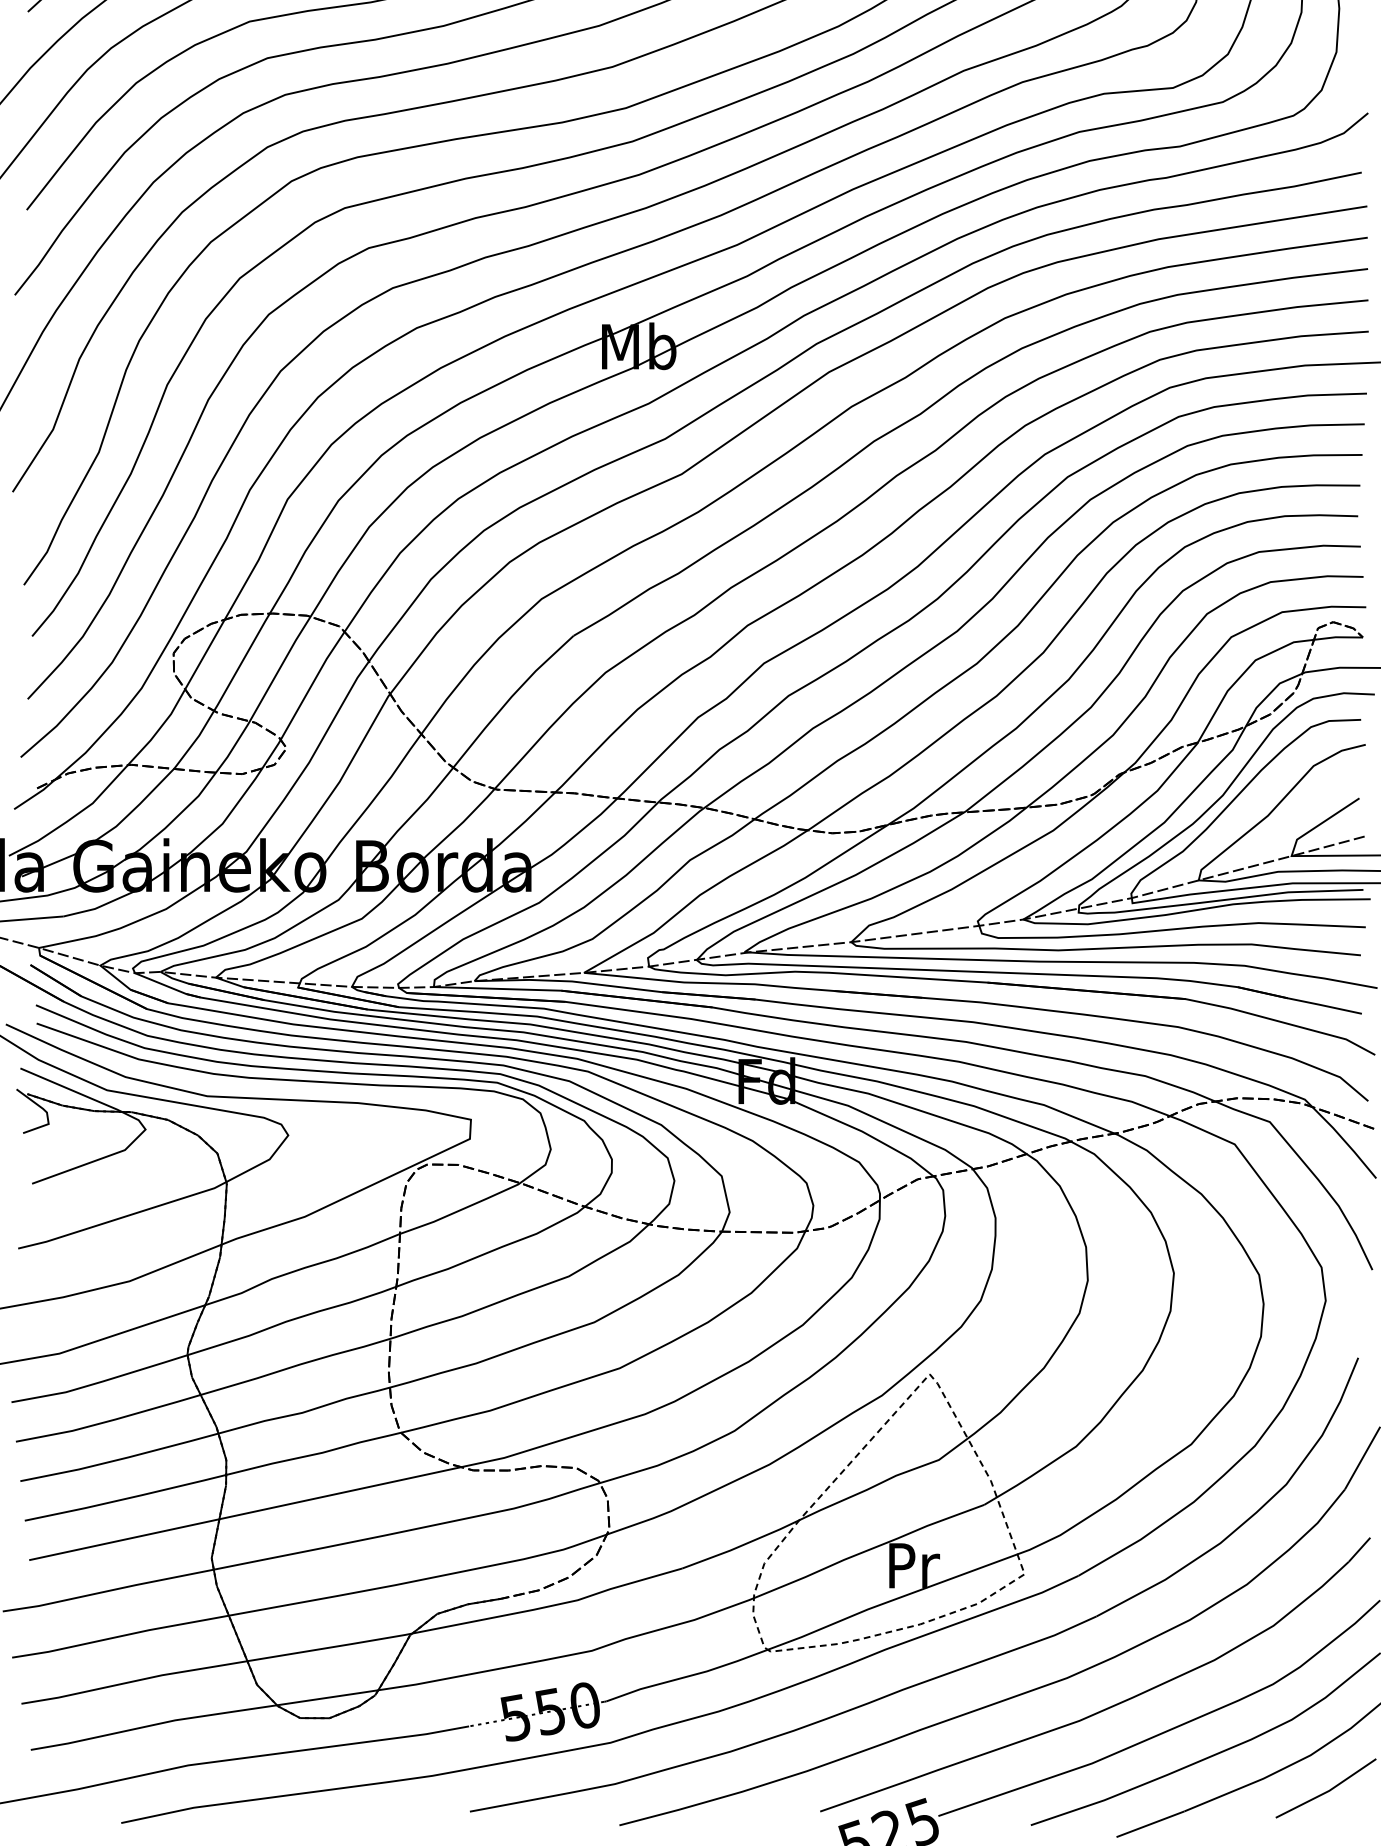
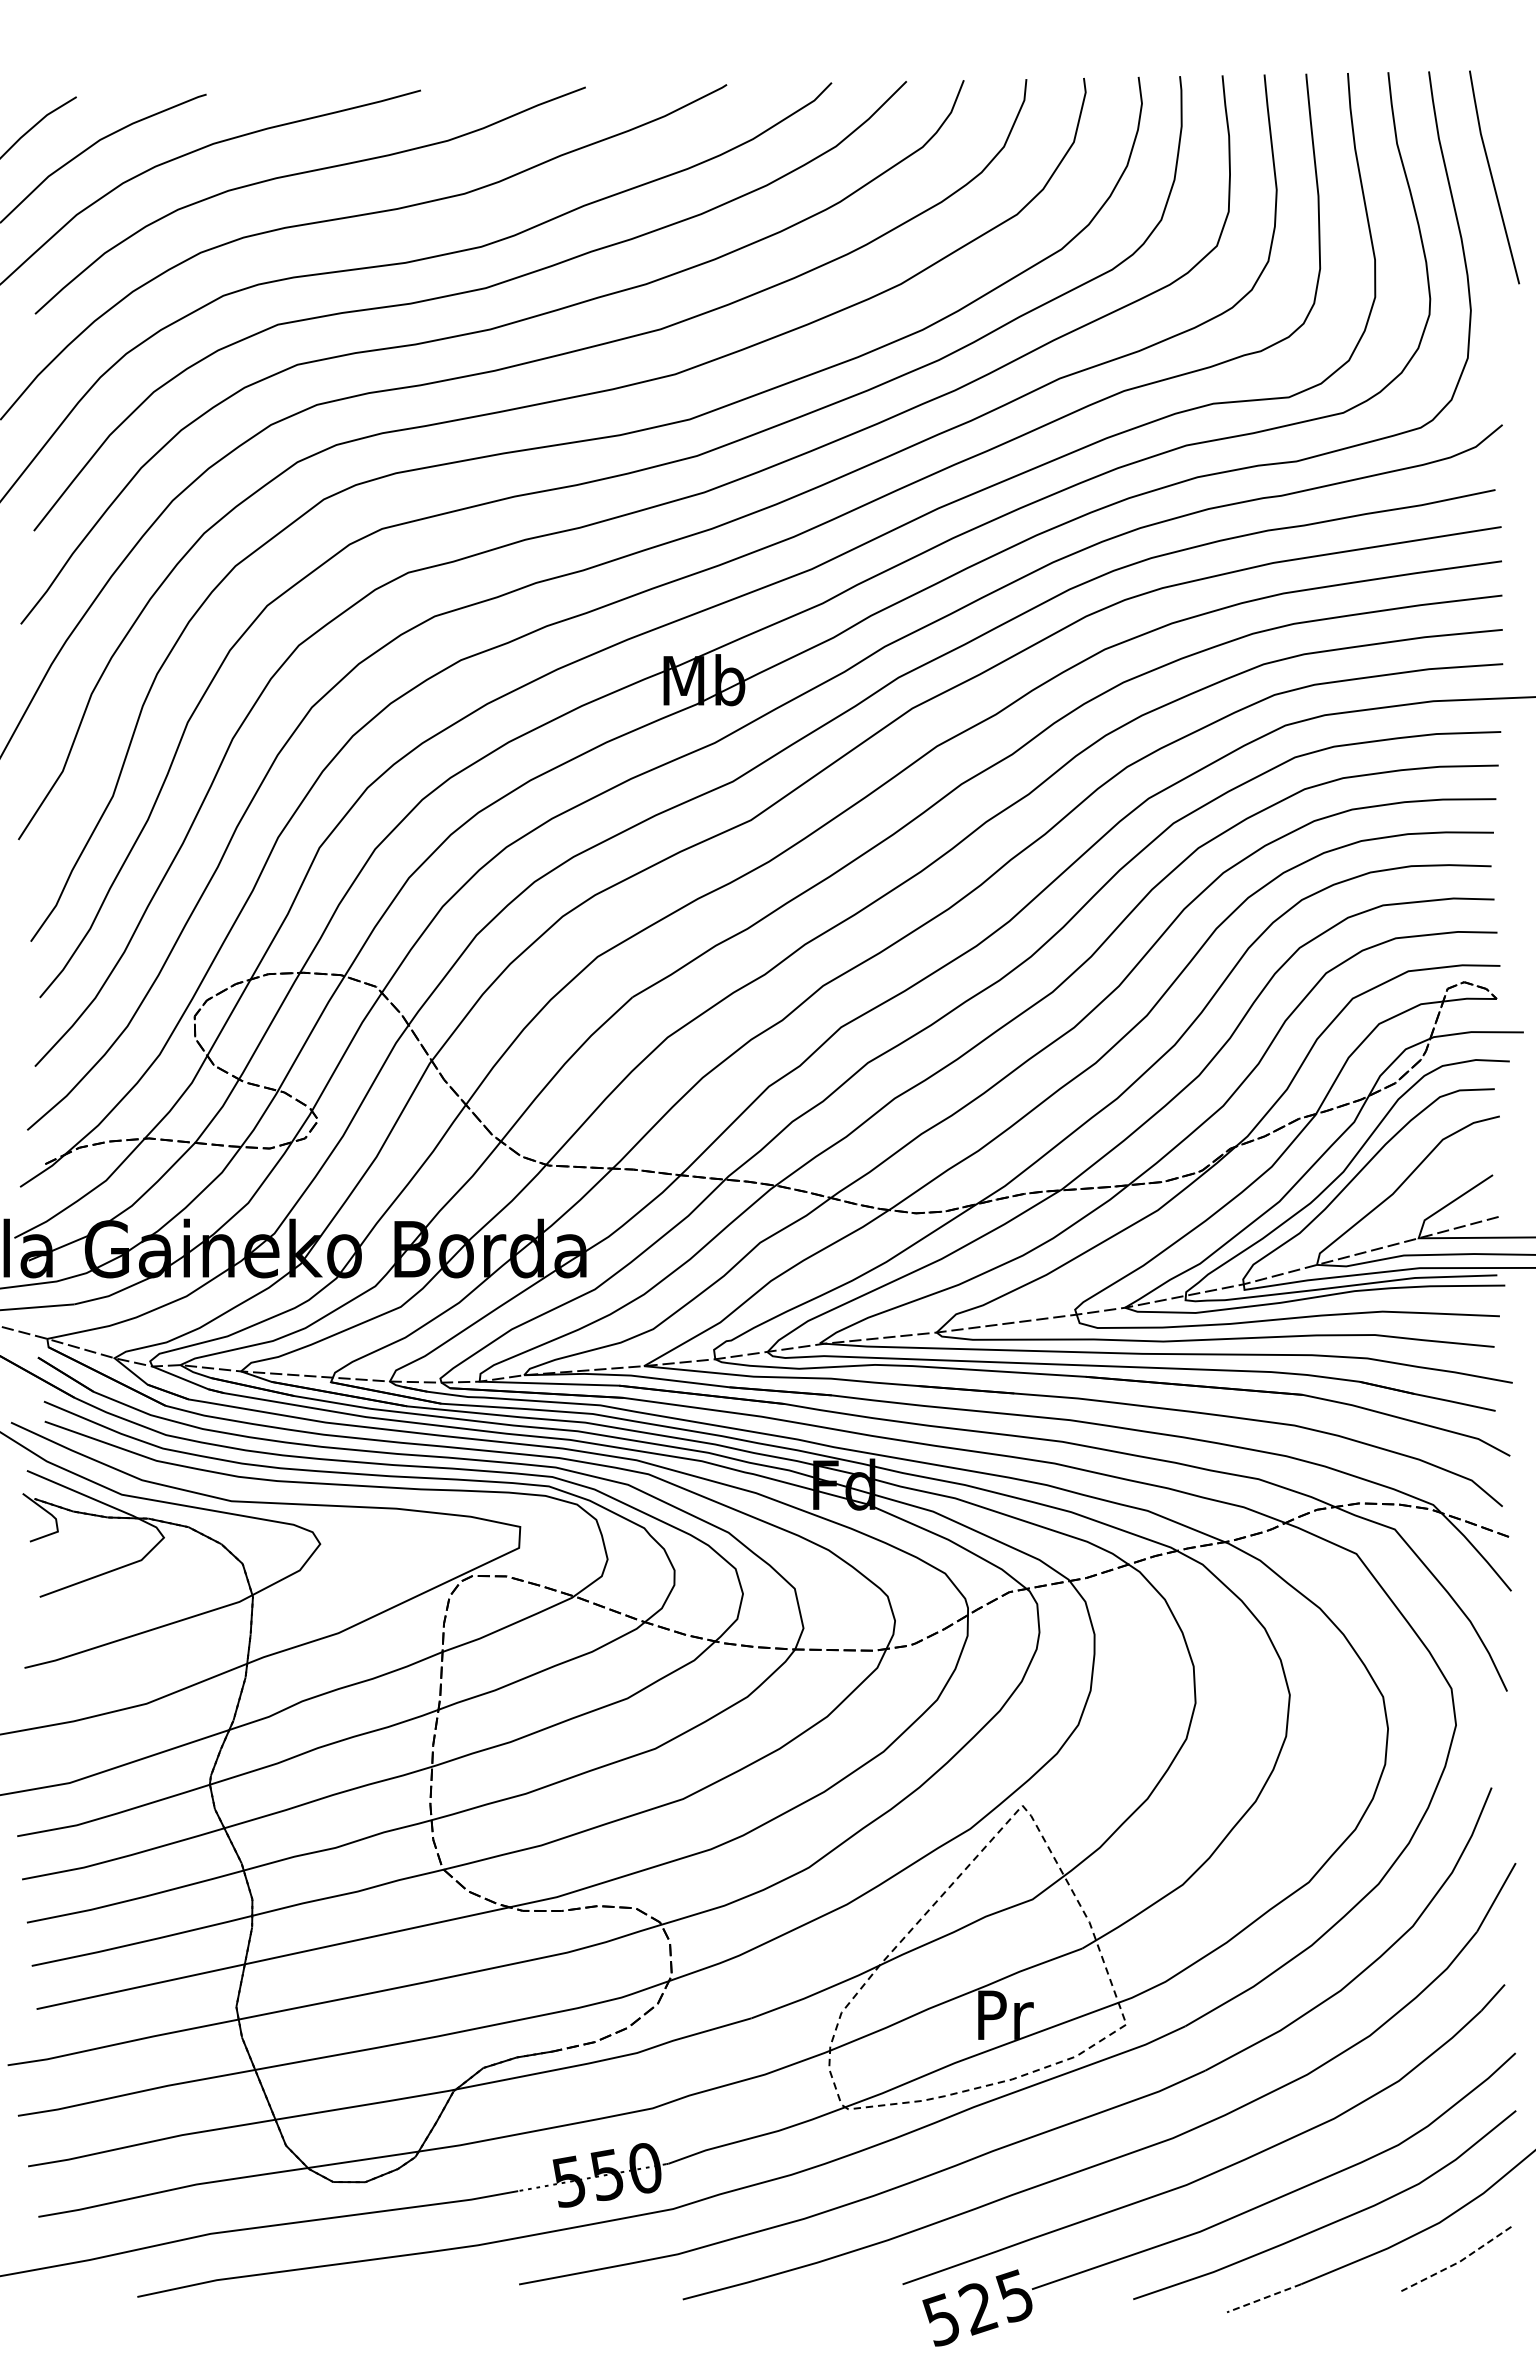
line: (1328, 1791) -> (1459, 2262), solid -> dashed
line: (1150, 1824) -> (1264, 2298), solid -> dashed

